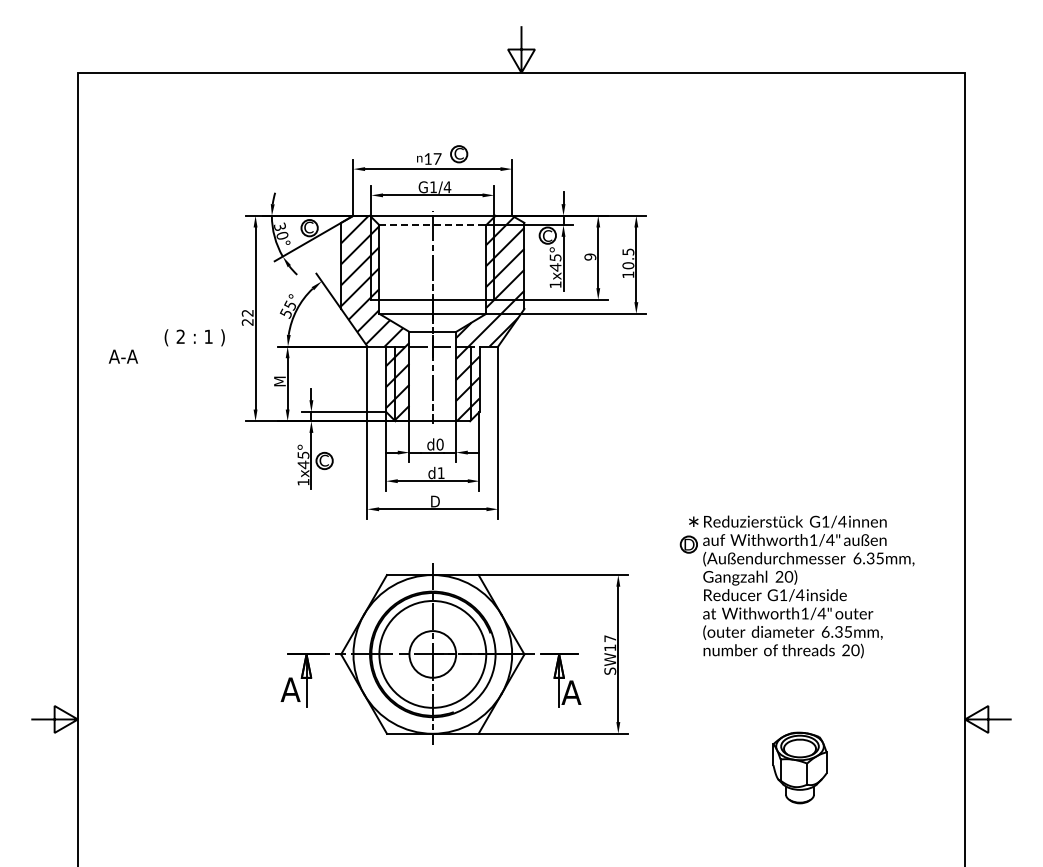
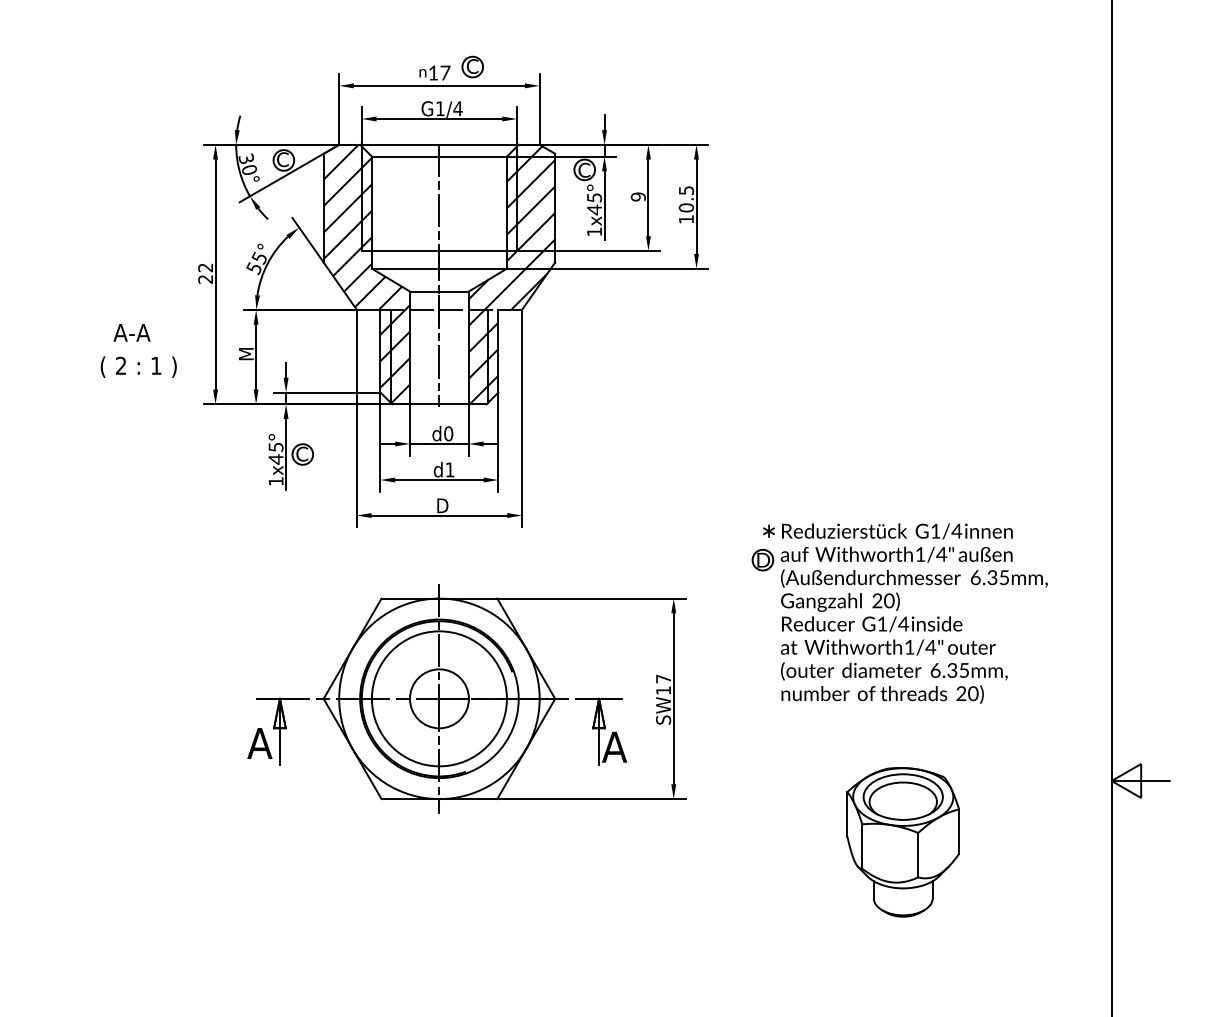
line: (433, 225) -> (440, 157), dashed -> solid
text: (194, 337) -> (138, 366), moved
text: (122, 356) -> (130, 332), moved
part: (799, 767) -> (902, 841), size x1.67

